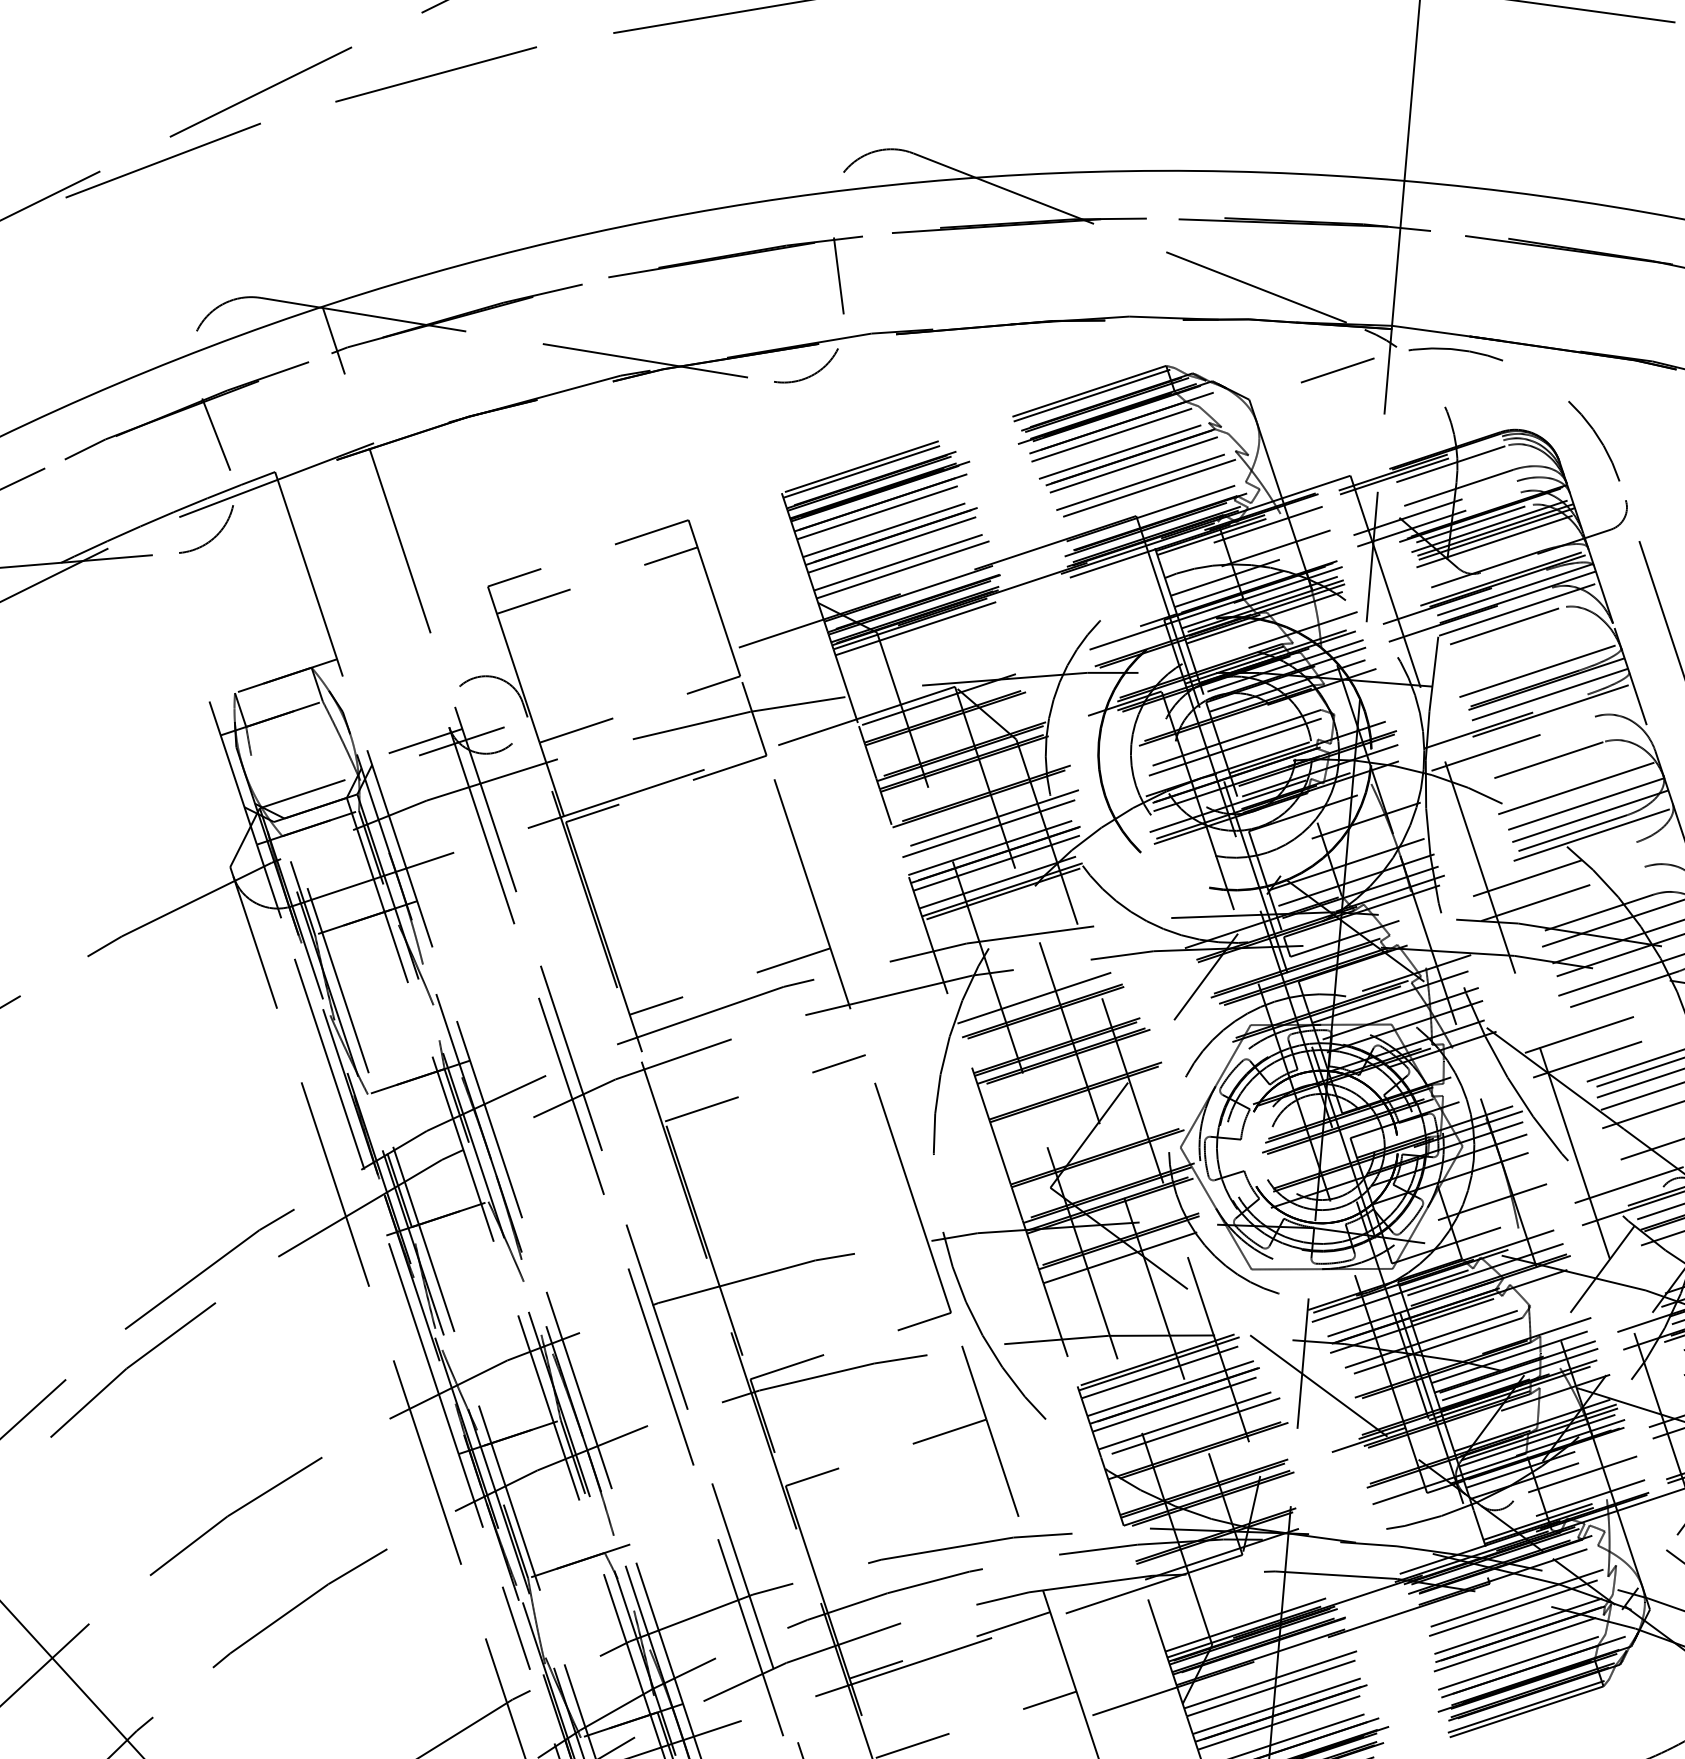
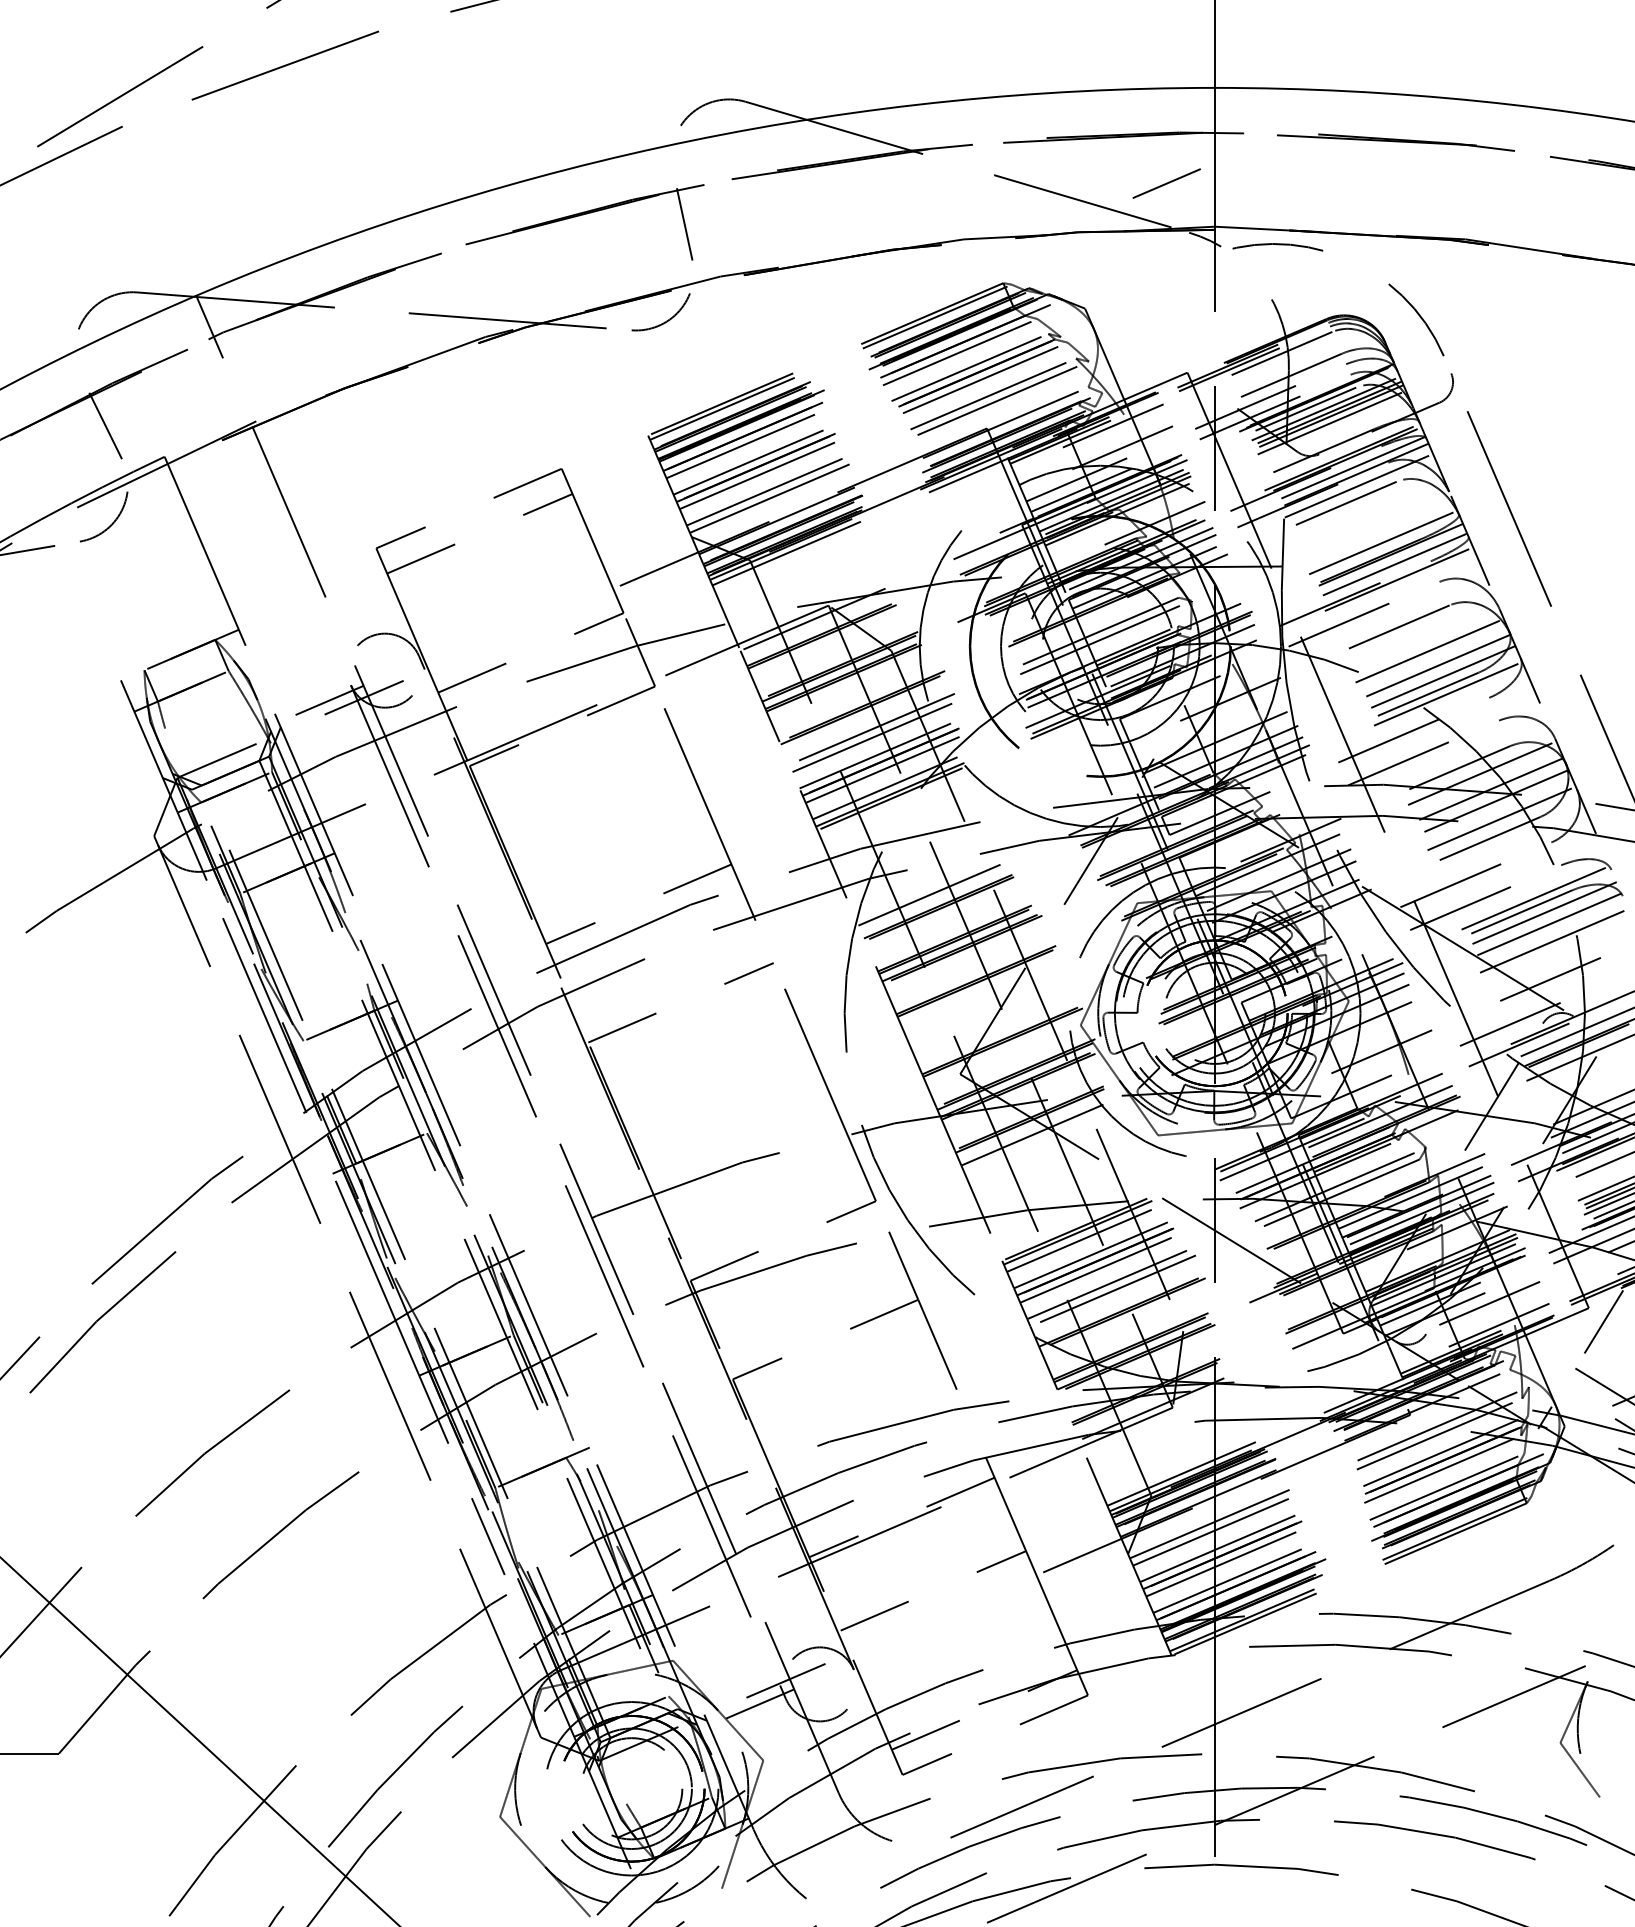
line: (1337, 370) -> (1166, 183), moved

